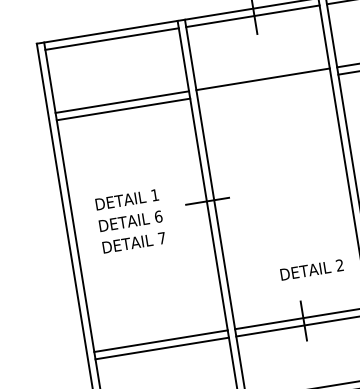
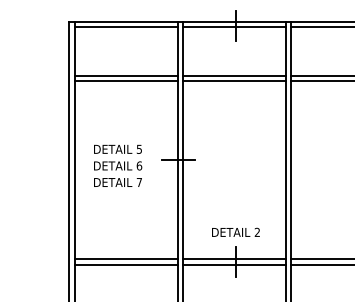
line: (264, 86) -> (234, 81), added
text: (153, 194) -> (138, 148), 1 -> 5
text: (311, 268) -> (235, 231), moved

